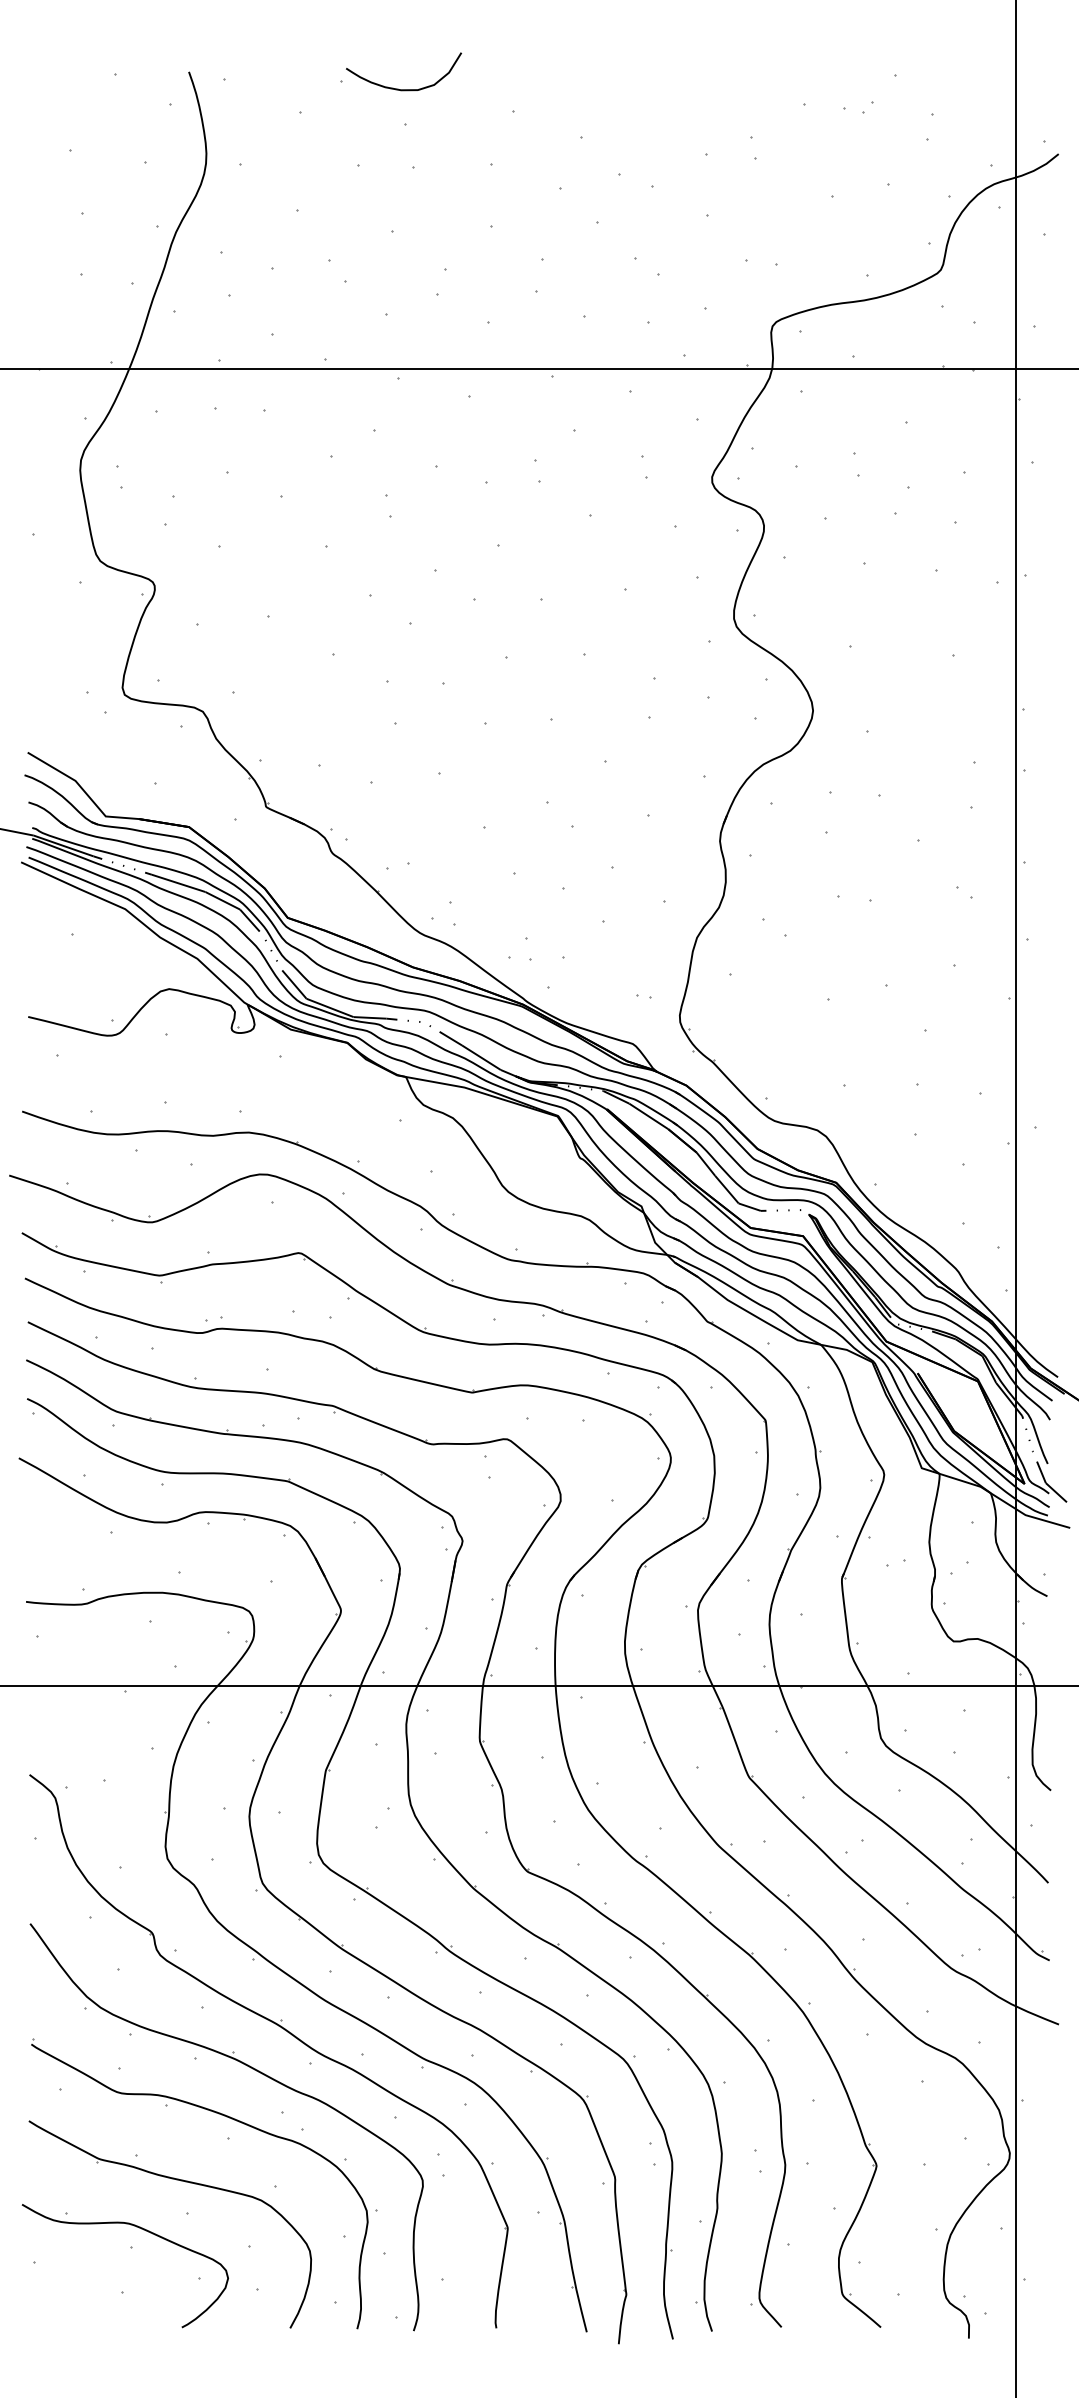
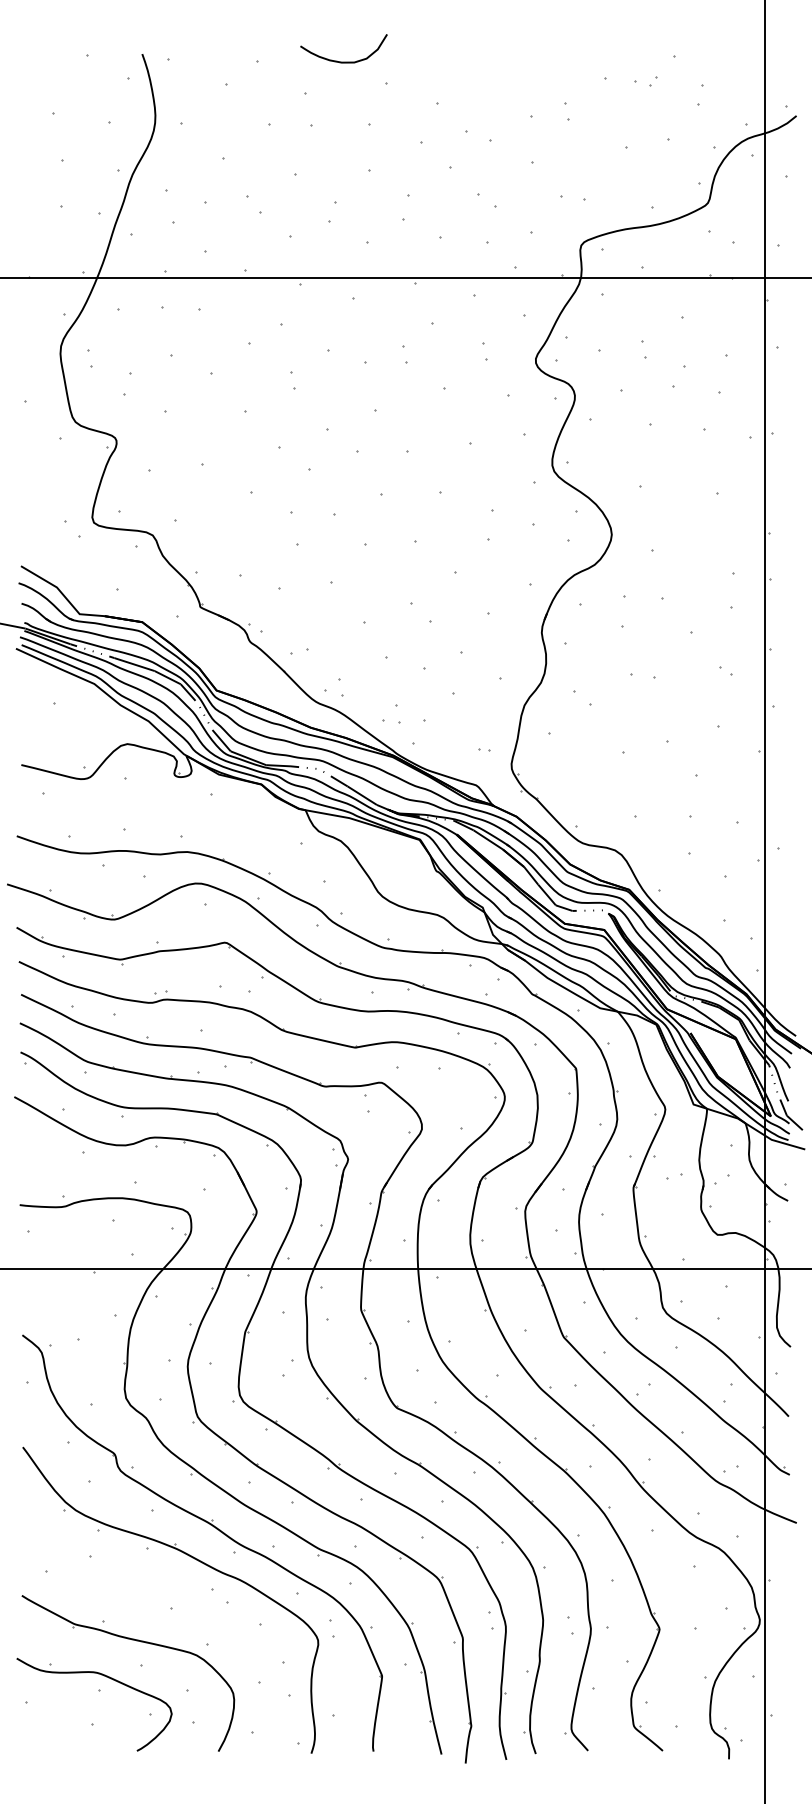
curve: (404, 89) -> (344, 62), moved
part: (226, 2117) -> (170, 1592), removed

